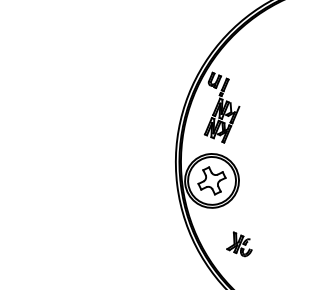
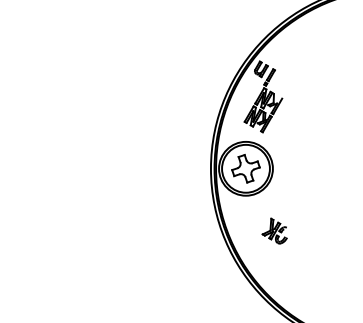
part: (238, 243) -> (274, 230), moved

